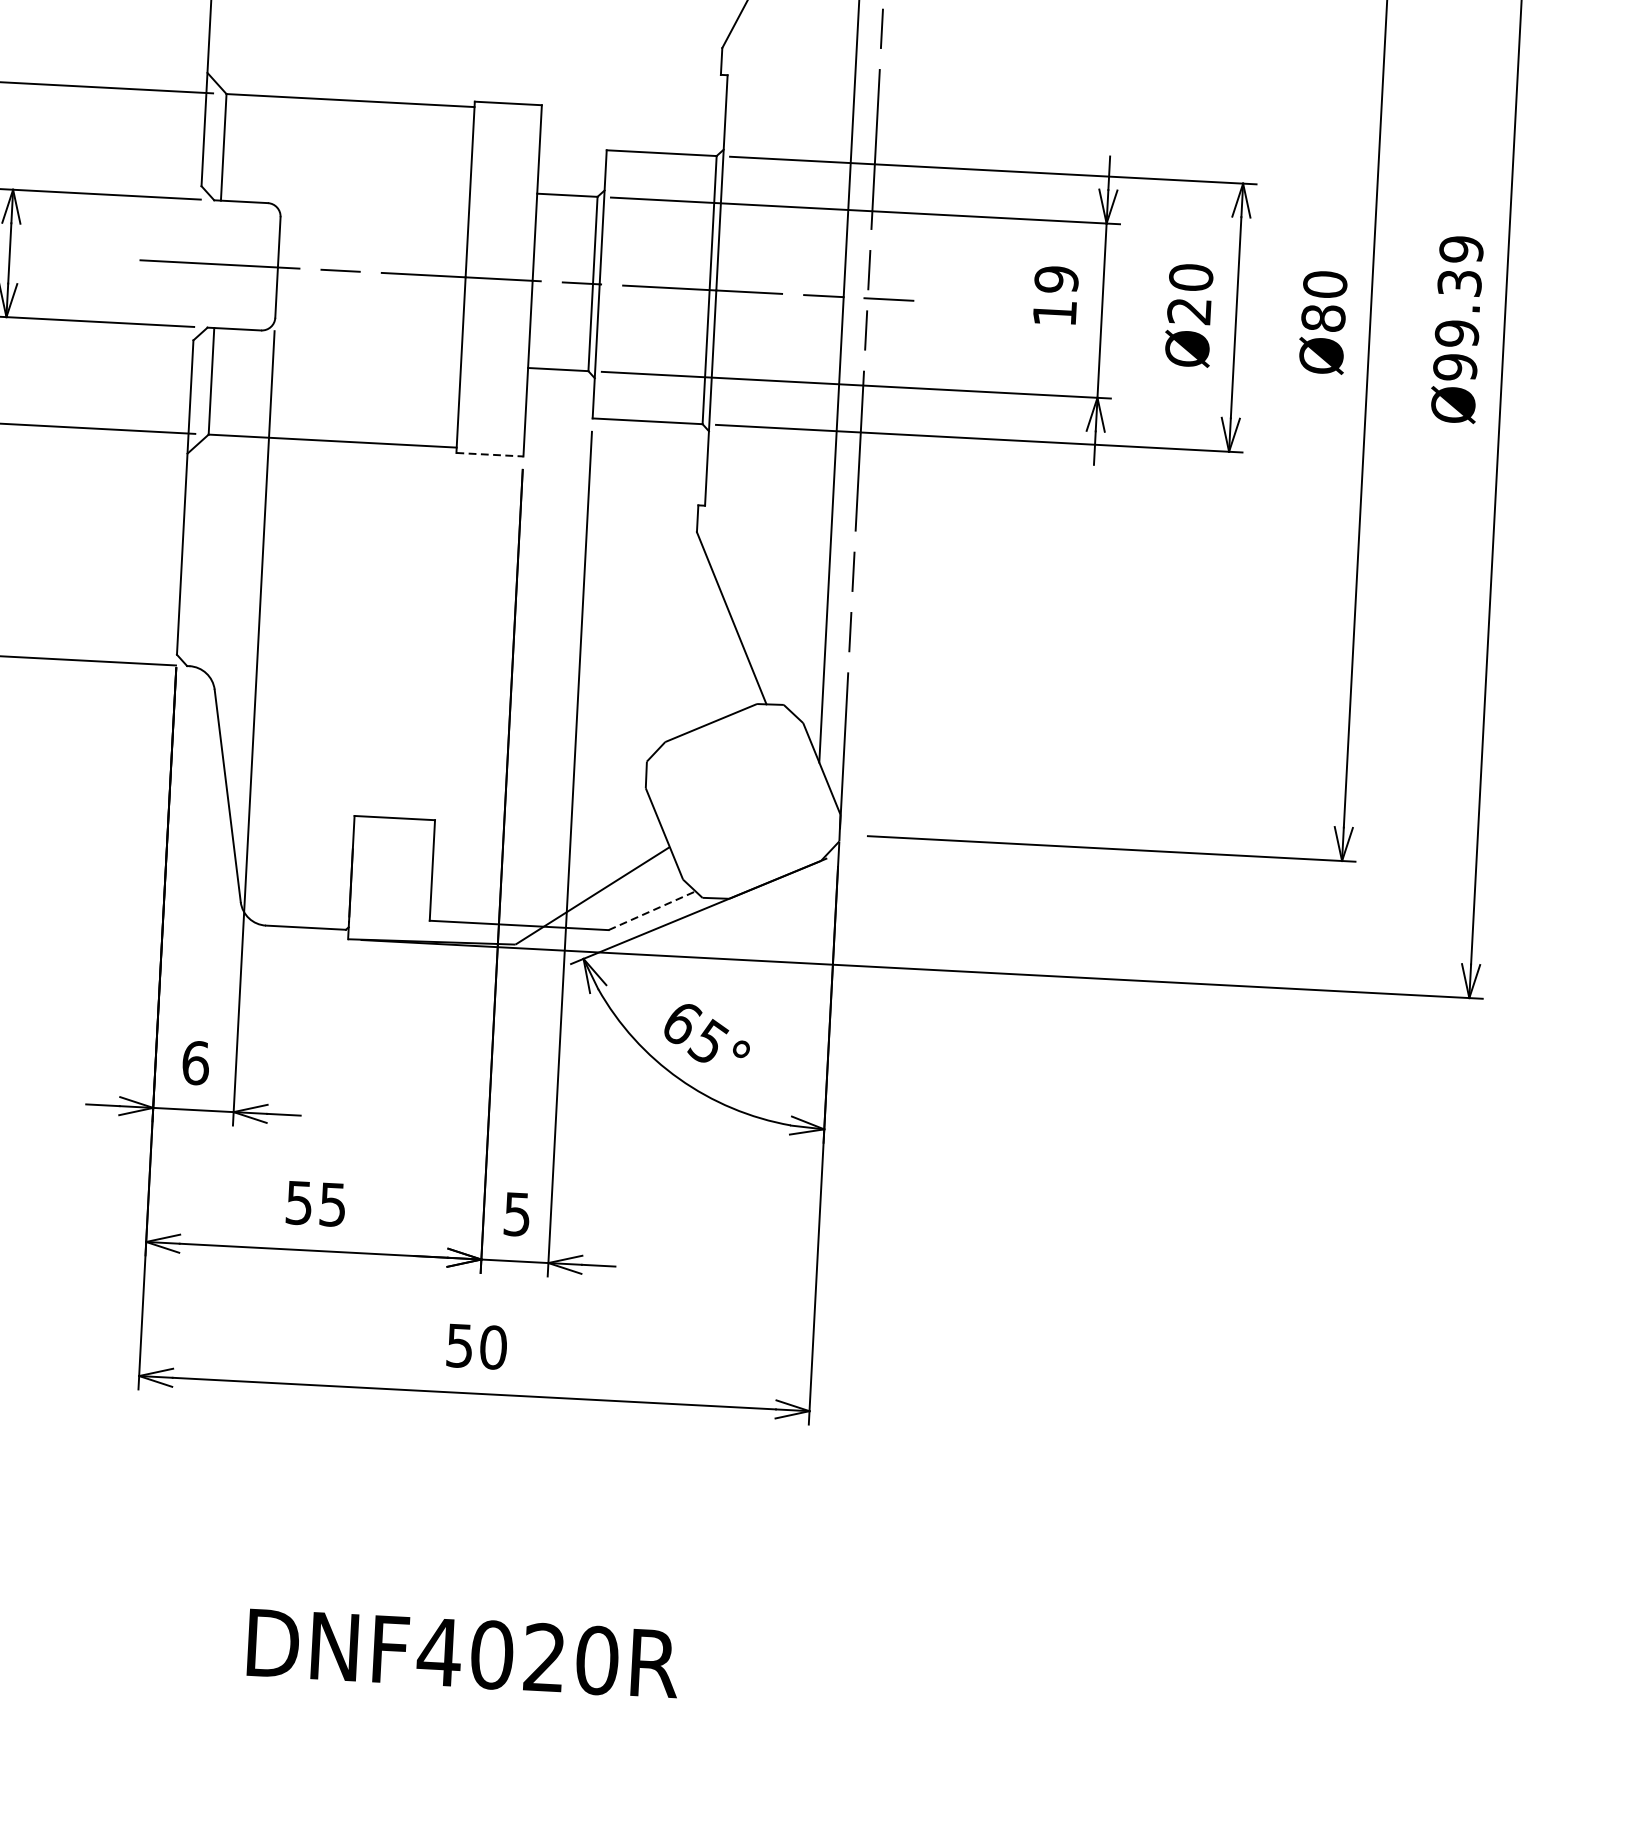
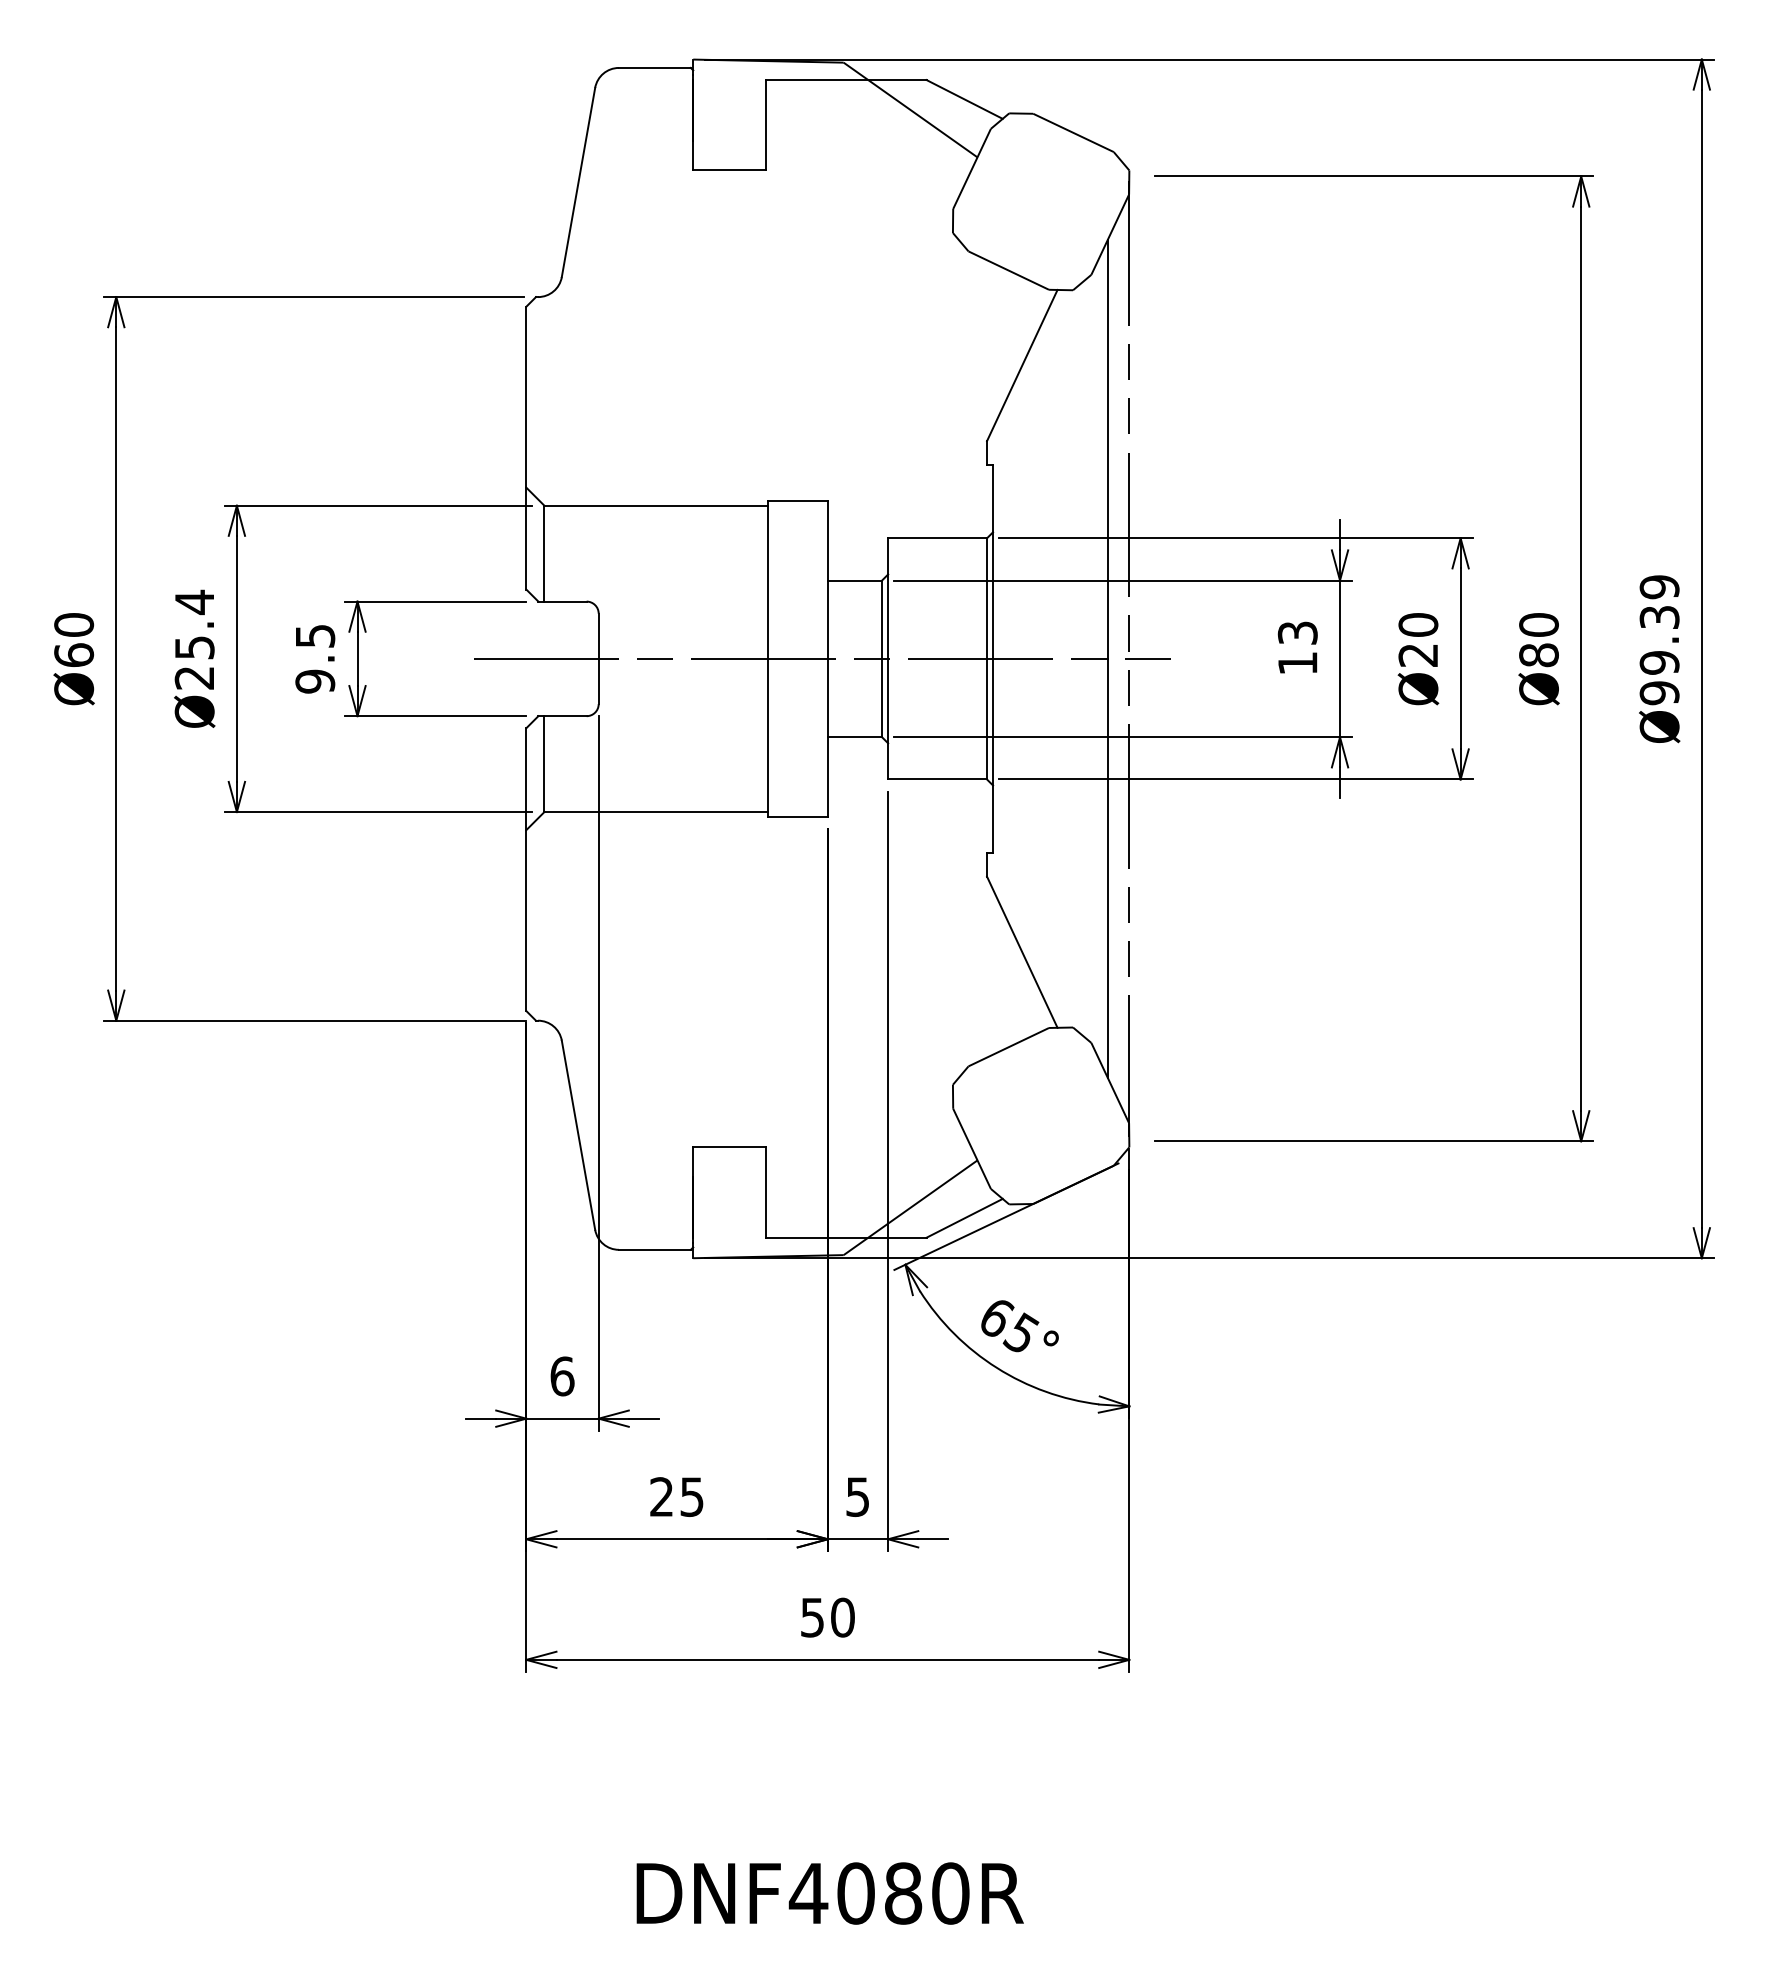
text: (1056, 279) -> (1297, 633), 19 -> 13
line: (490, 454) -> (798, 816), dashed -> solid
line: (651, 910) -> (964, 1218), dashed -> solid
text: (298, 1203) -> (661, 1497), 55 -> 25
text: (544, 1657) -> (903, 1893), DNF4020R -> DNF4080R

